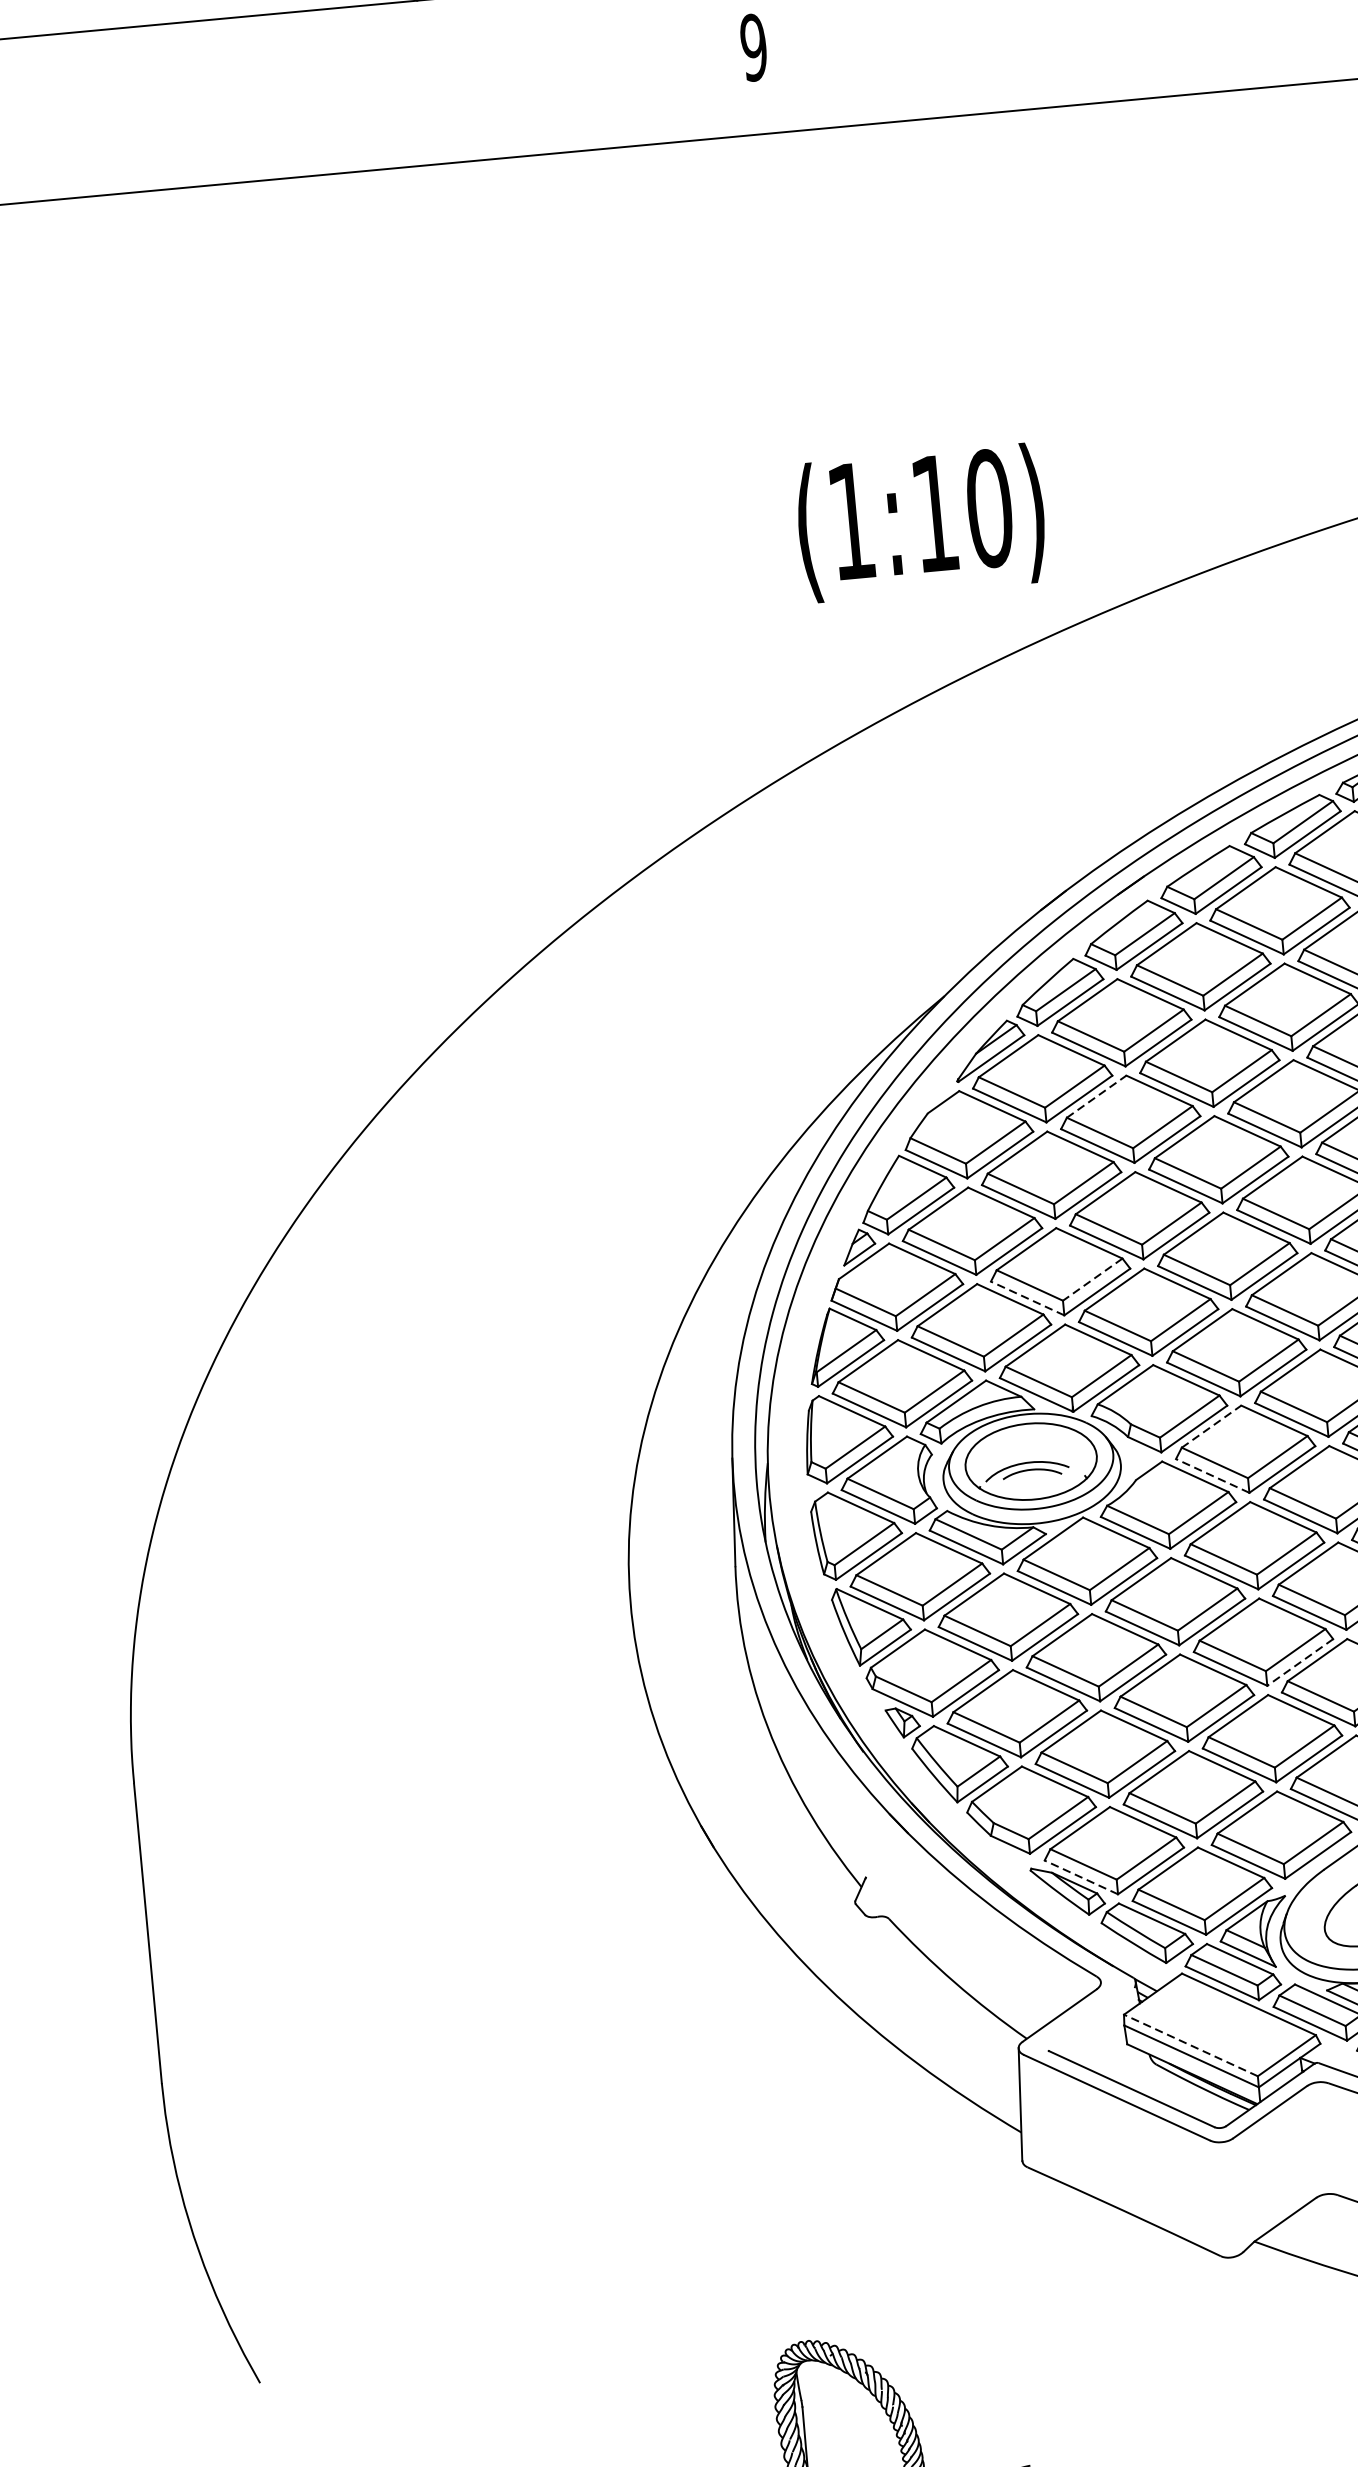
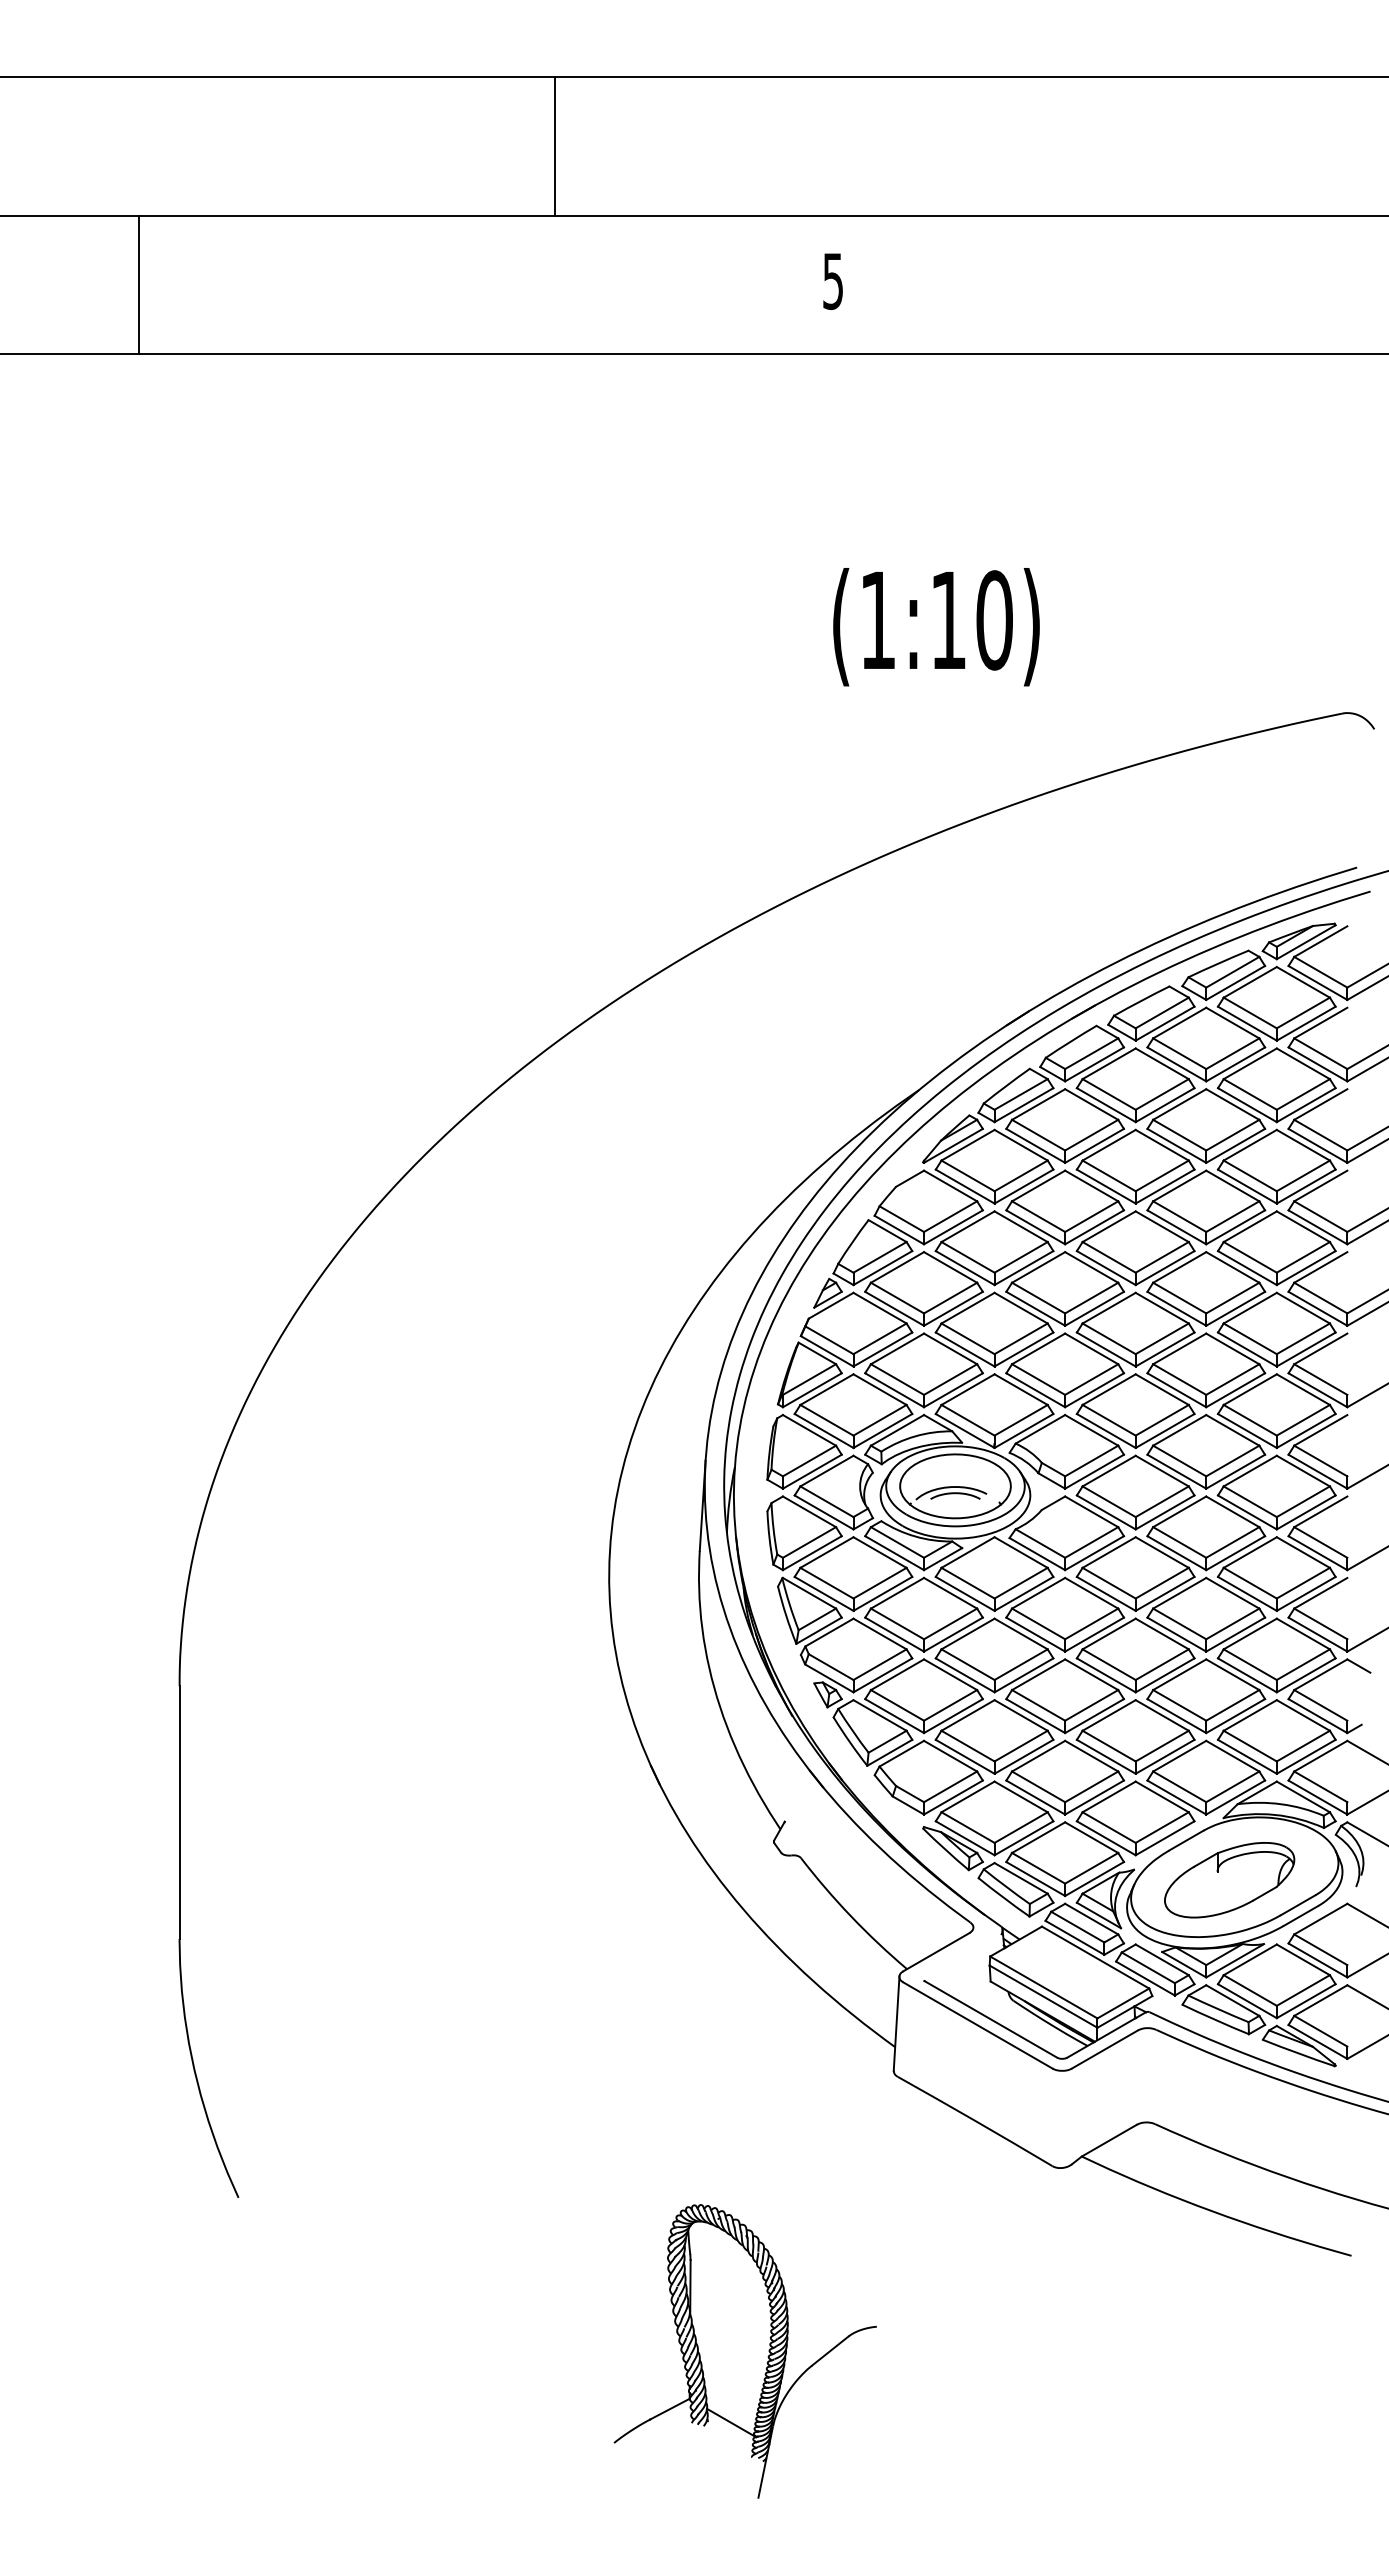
text: (753, 46) -> (832, 280), 9 -> 5
text: (921, 523) -> (936, 627), moved
line: (1096, 1097) -> (1038, 1186), dashed -> solid
line: (1093, 1279) -> (1021, 1338), dashed -> solid
line: (1028, 1298) -> (965, 1349), dashed -> solid
line: (1211, 1427) -> (1109, 1471), dashed -> solid
line: (1212, 1475) -> (1106, 1512), dashed -> solid
line: (1300, 1662) -> (1165, 1675), dashed -> solid
line: (1081, 1877) -> (965, 1838), dashed -> solid
line: (1190, 2045) -> (1043, 1987), dashed -> solid

